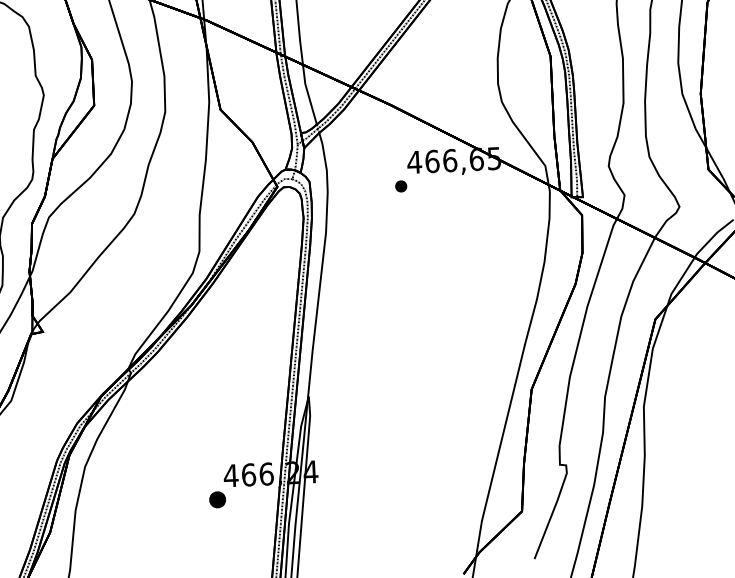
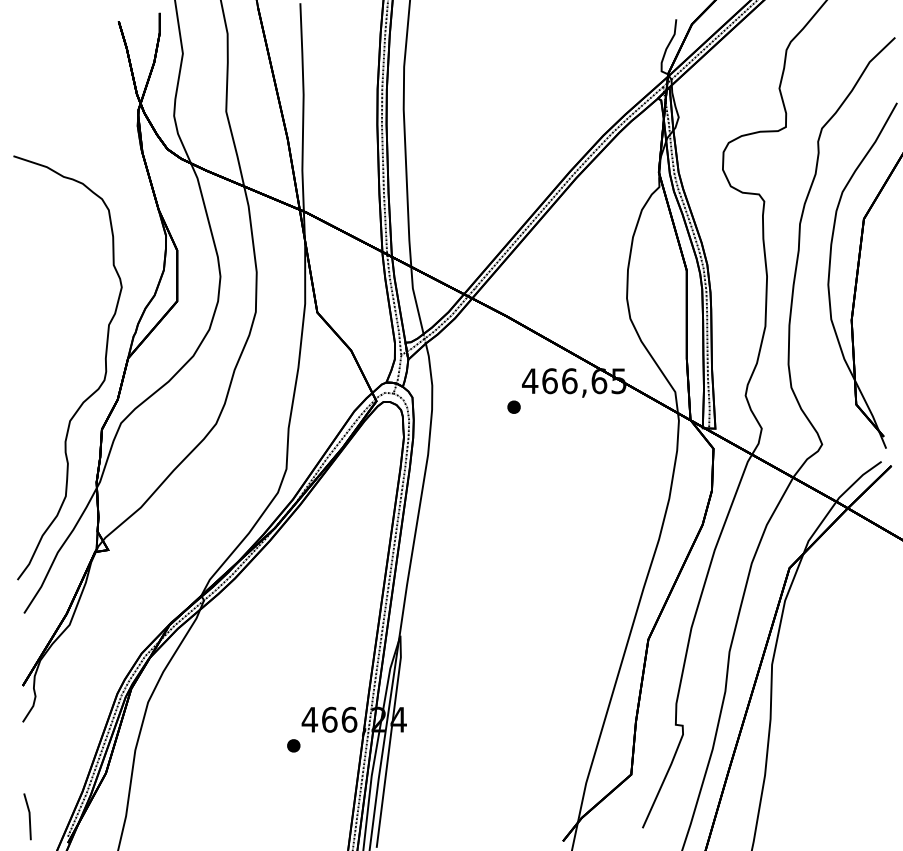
part: (217, 499) -> (293, 745), size x0.71

